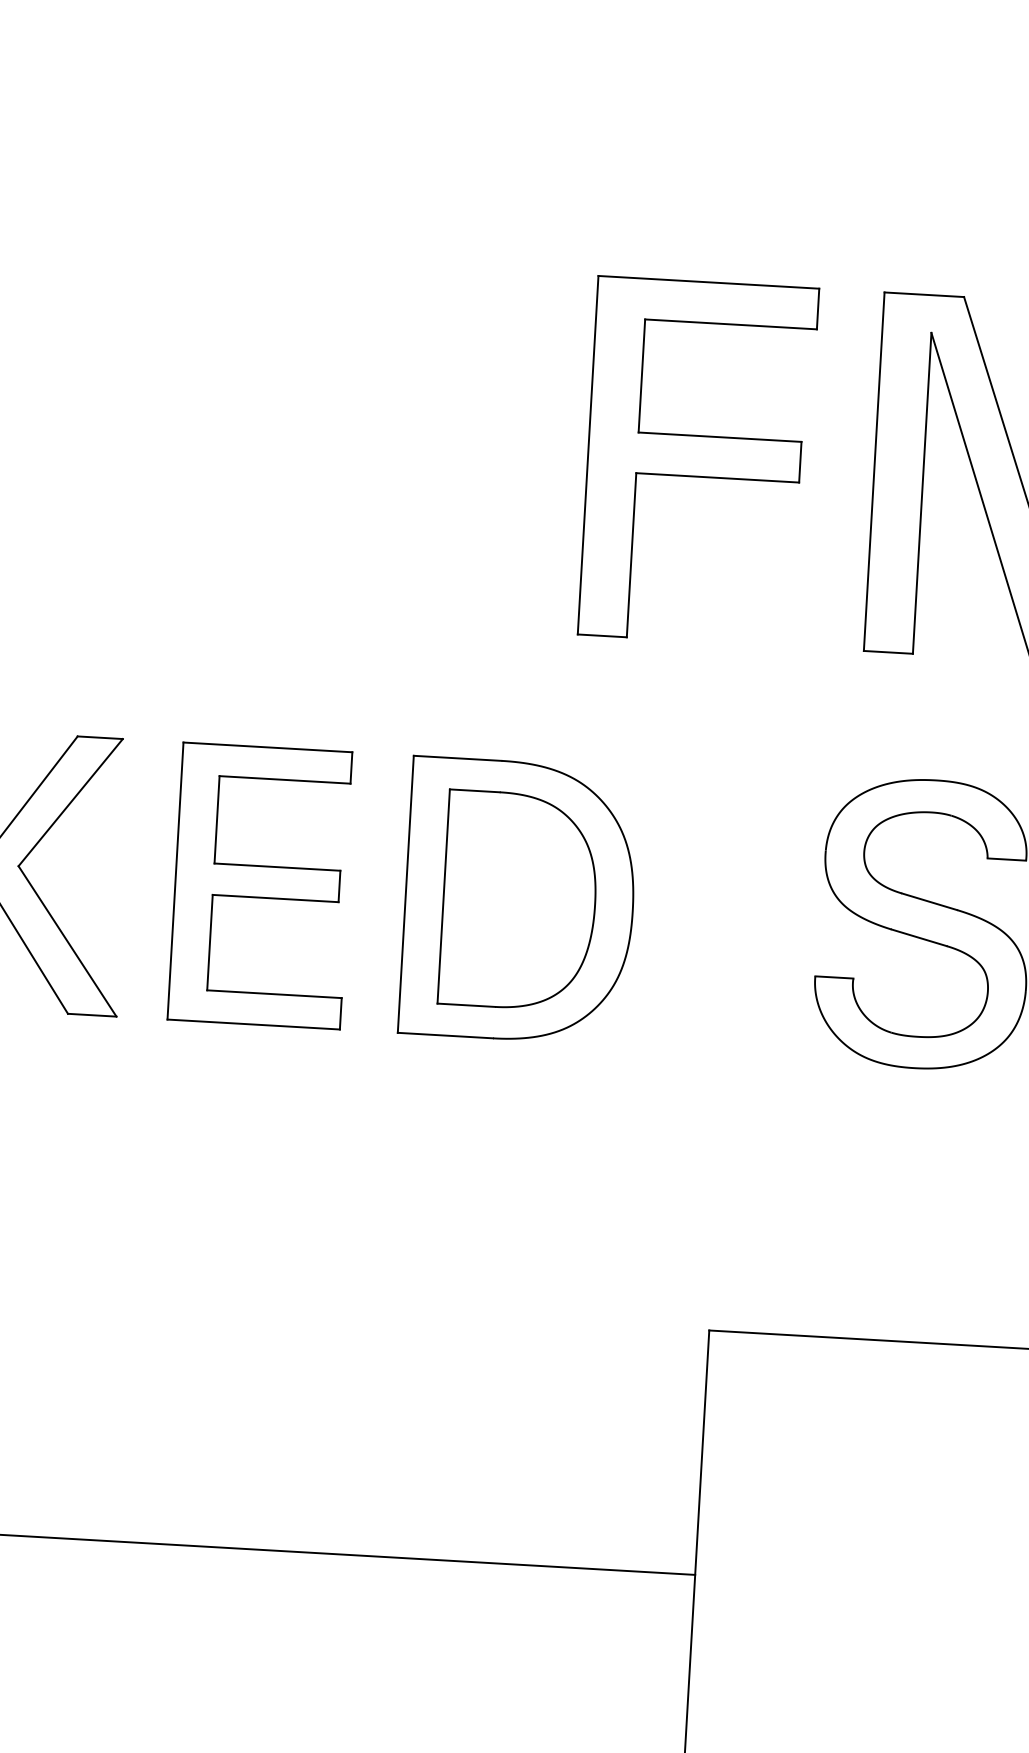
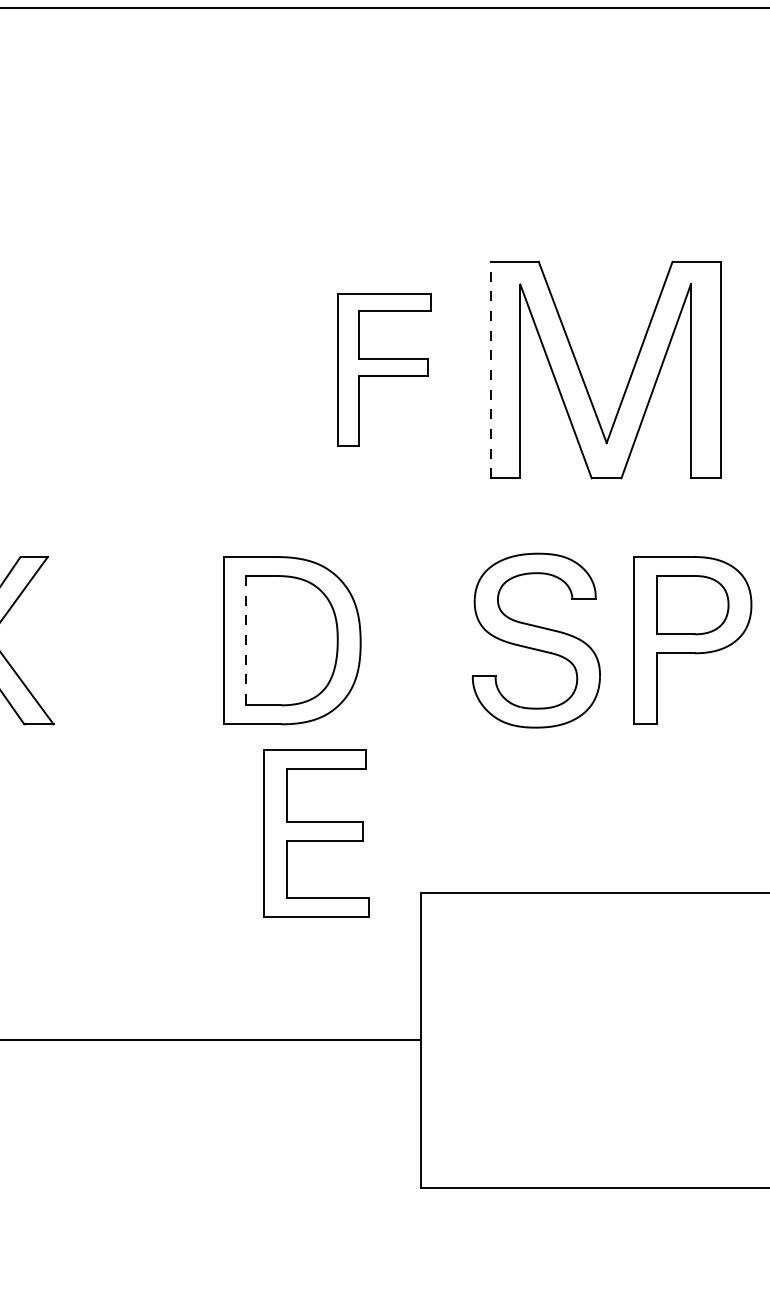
part: (698, 460) -> (384, 369), size x0.7
line: (873, 470) -> (490, 369), solid -> dashed
part: (261, 885) -> (316, 833), moved
line: (443, 896) -> (246, 640), solid -> dashed

